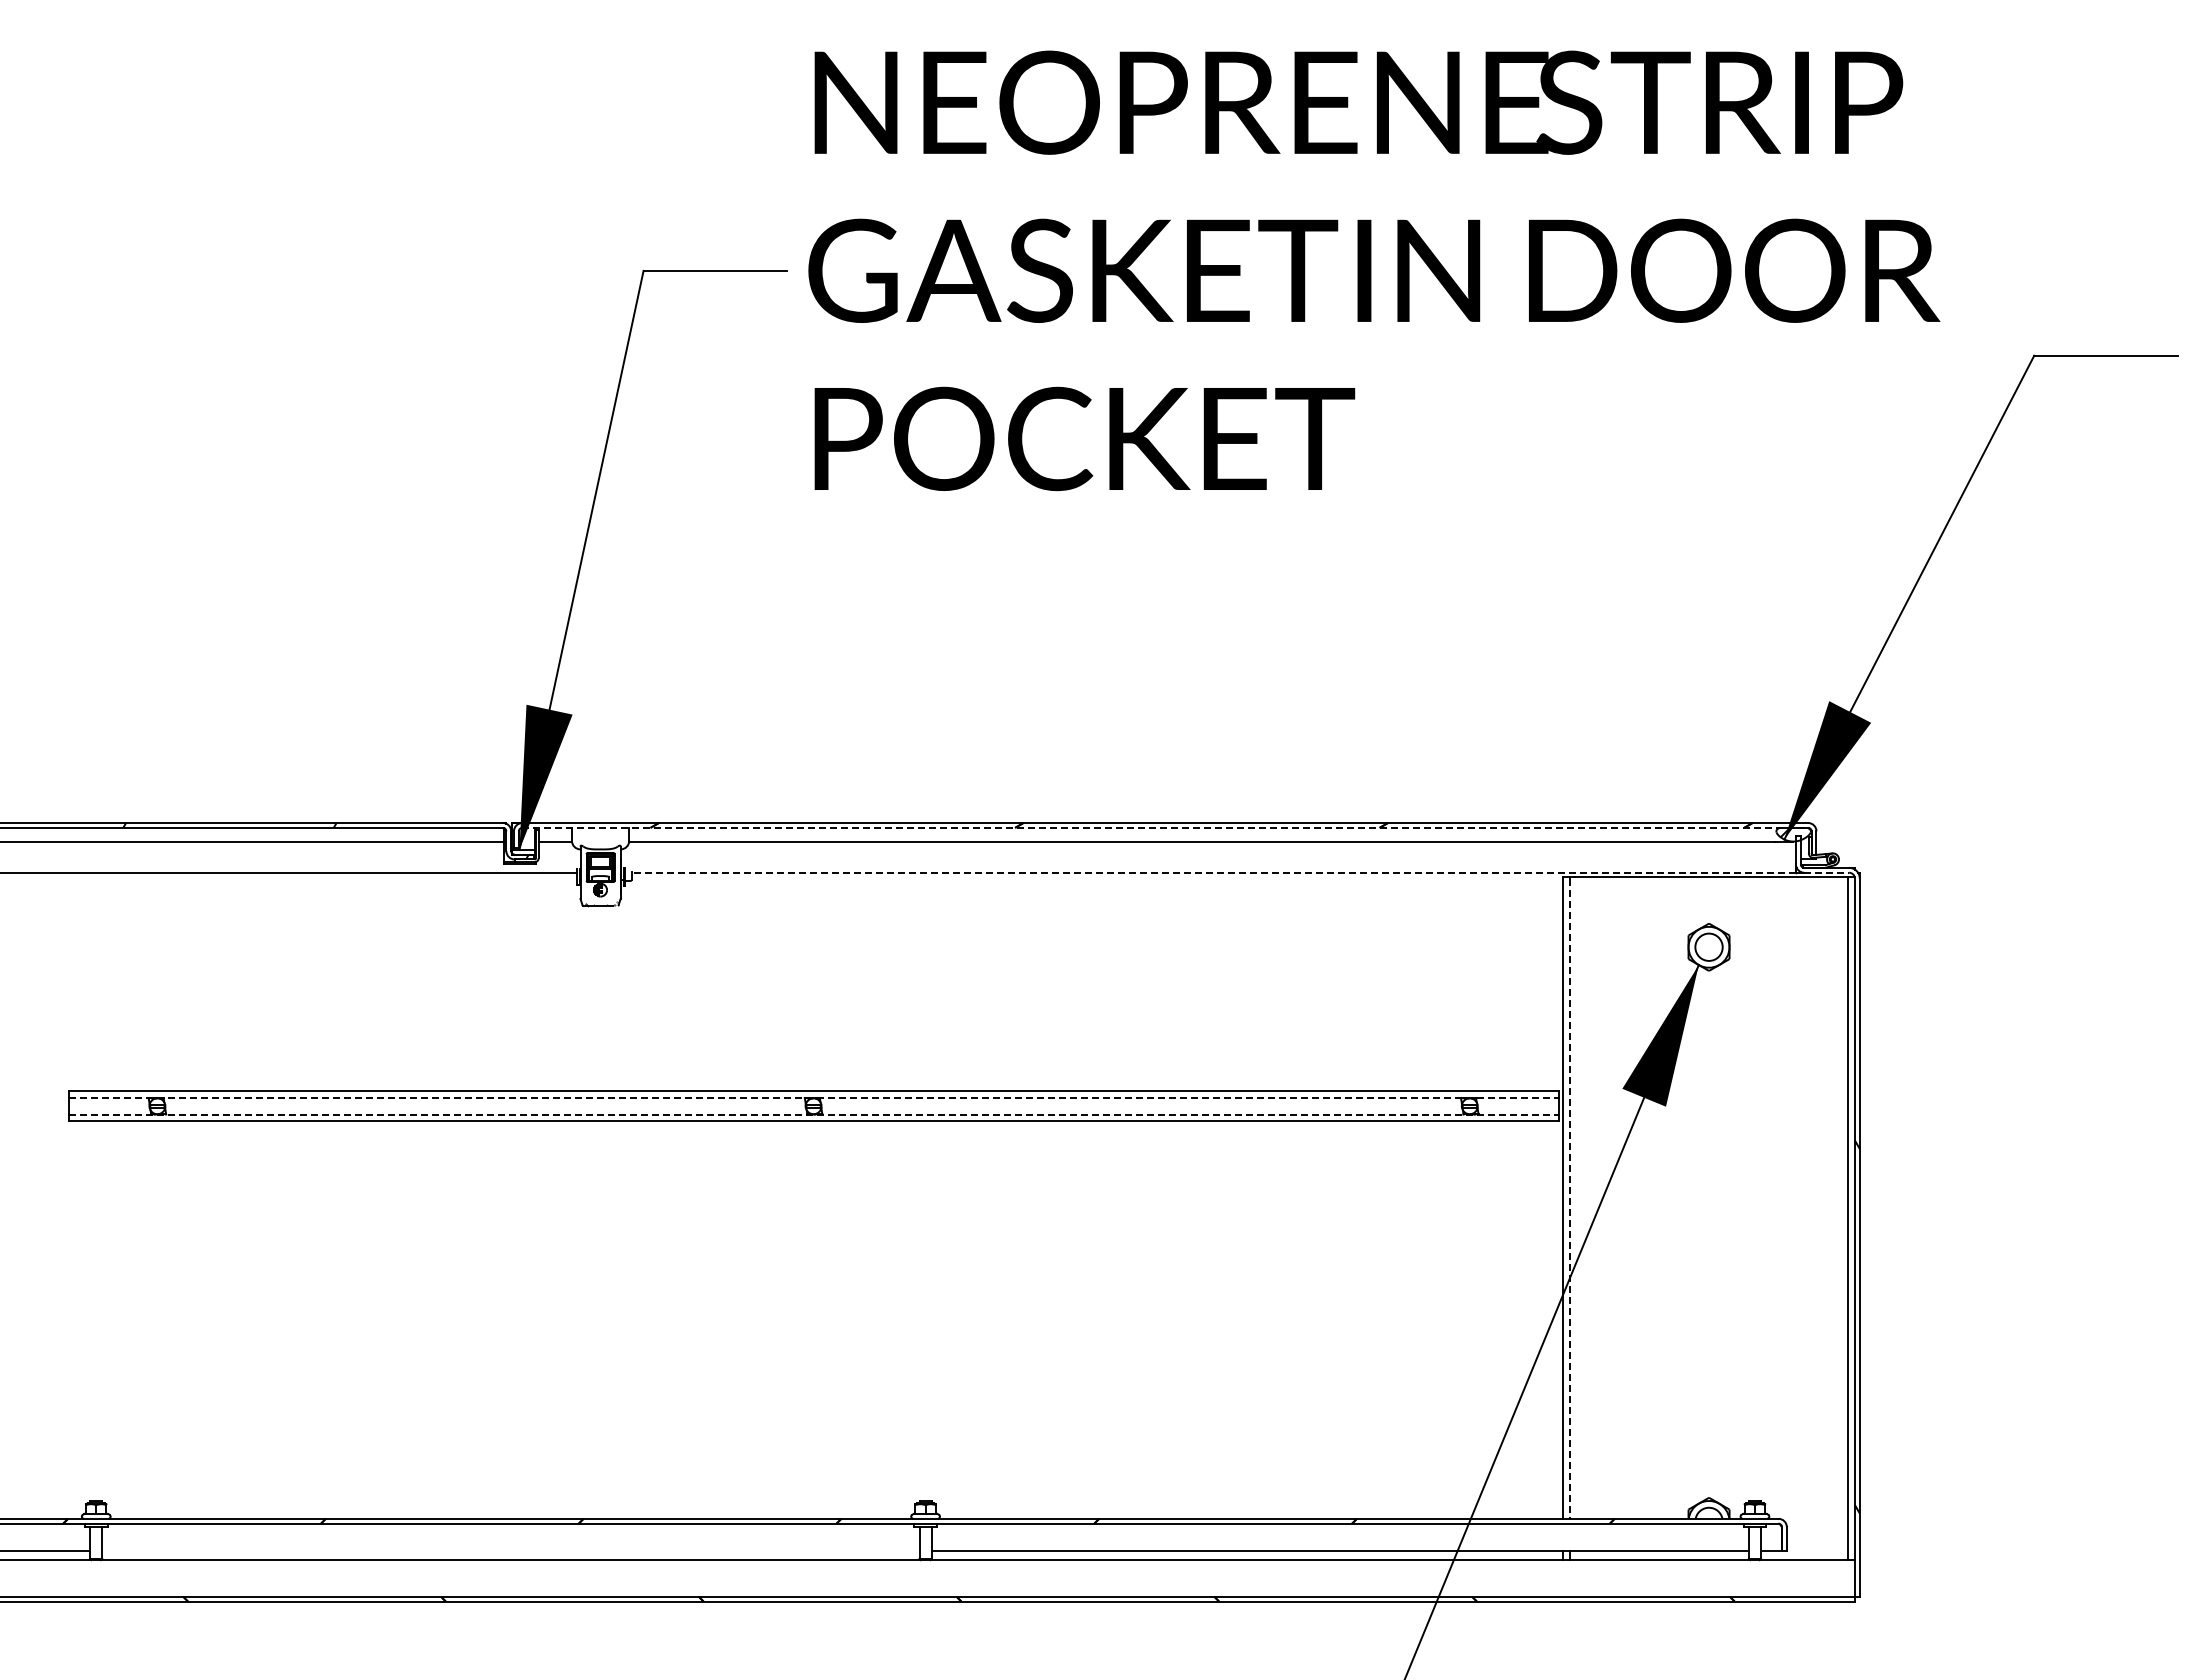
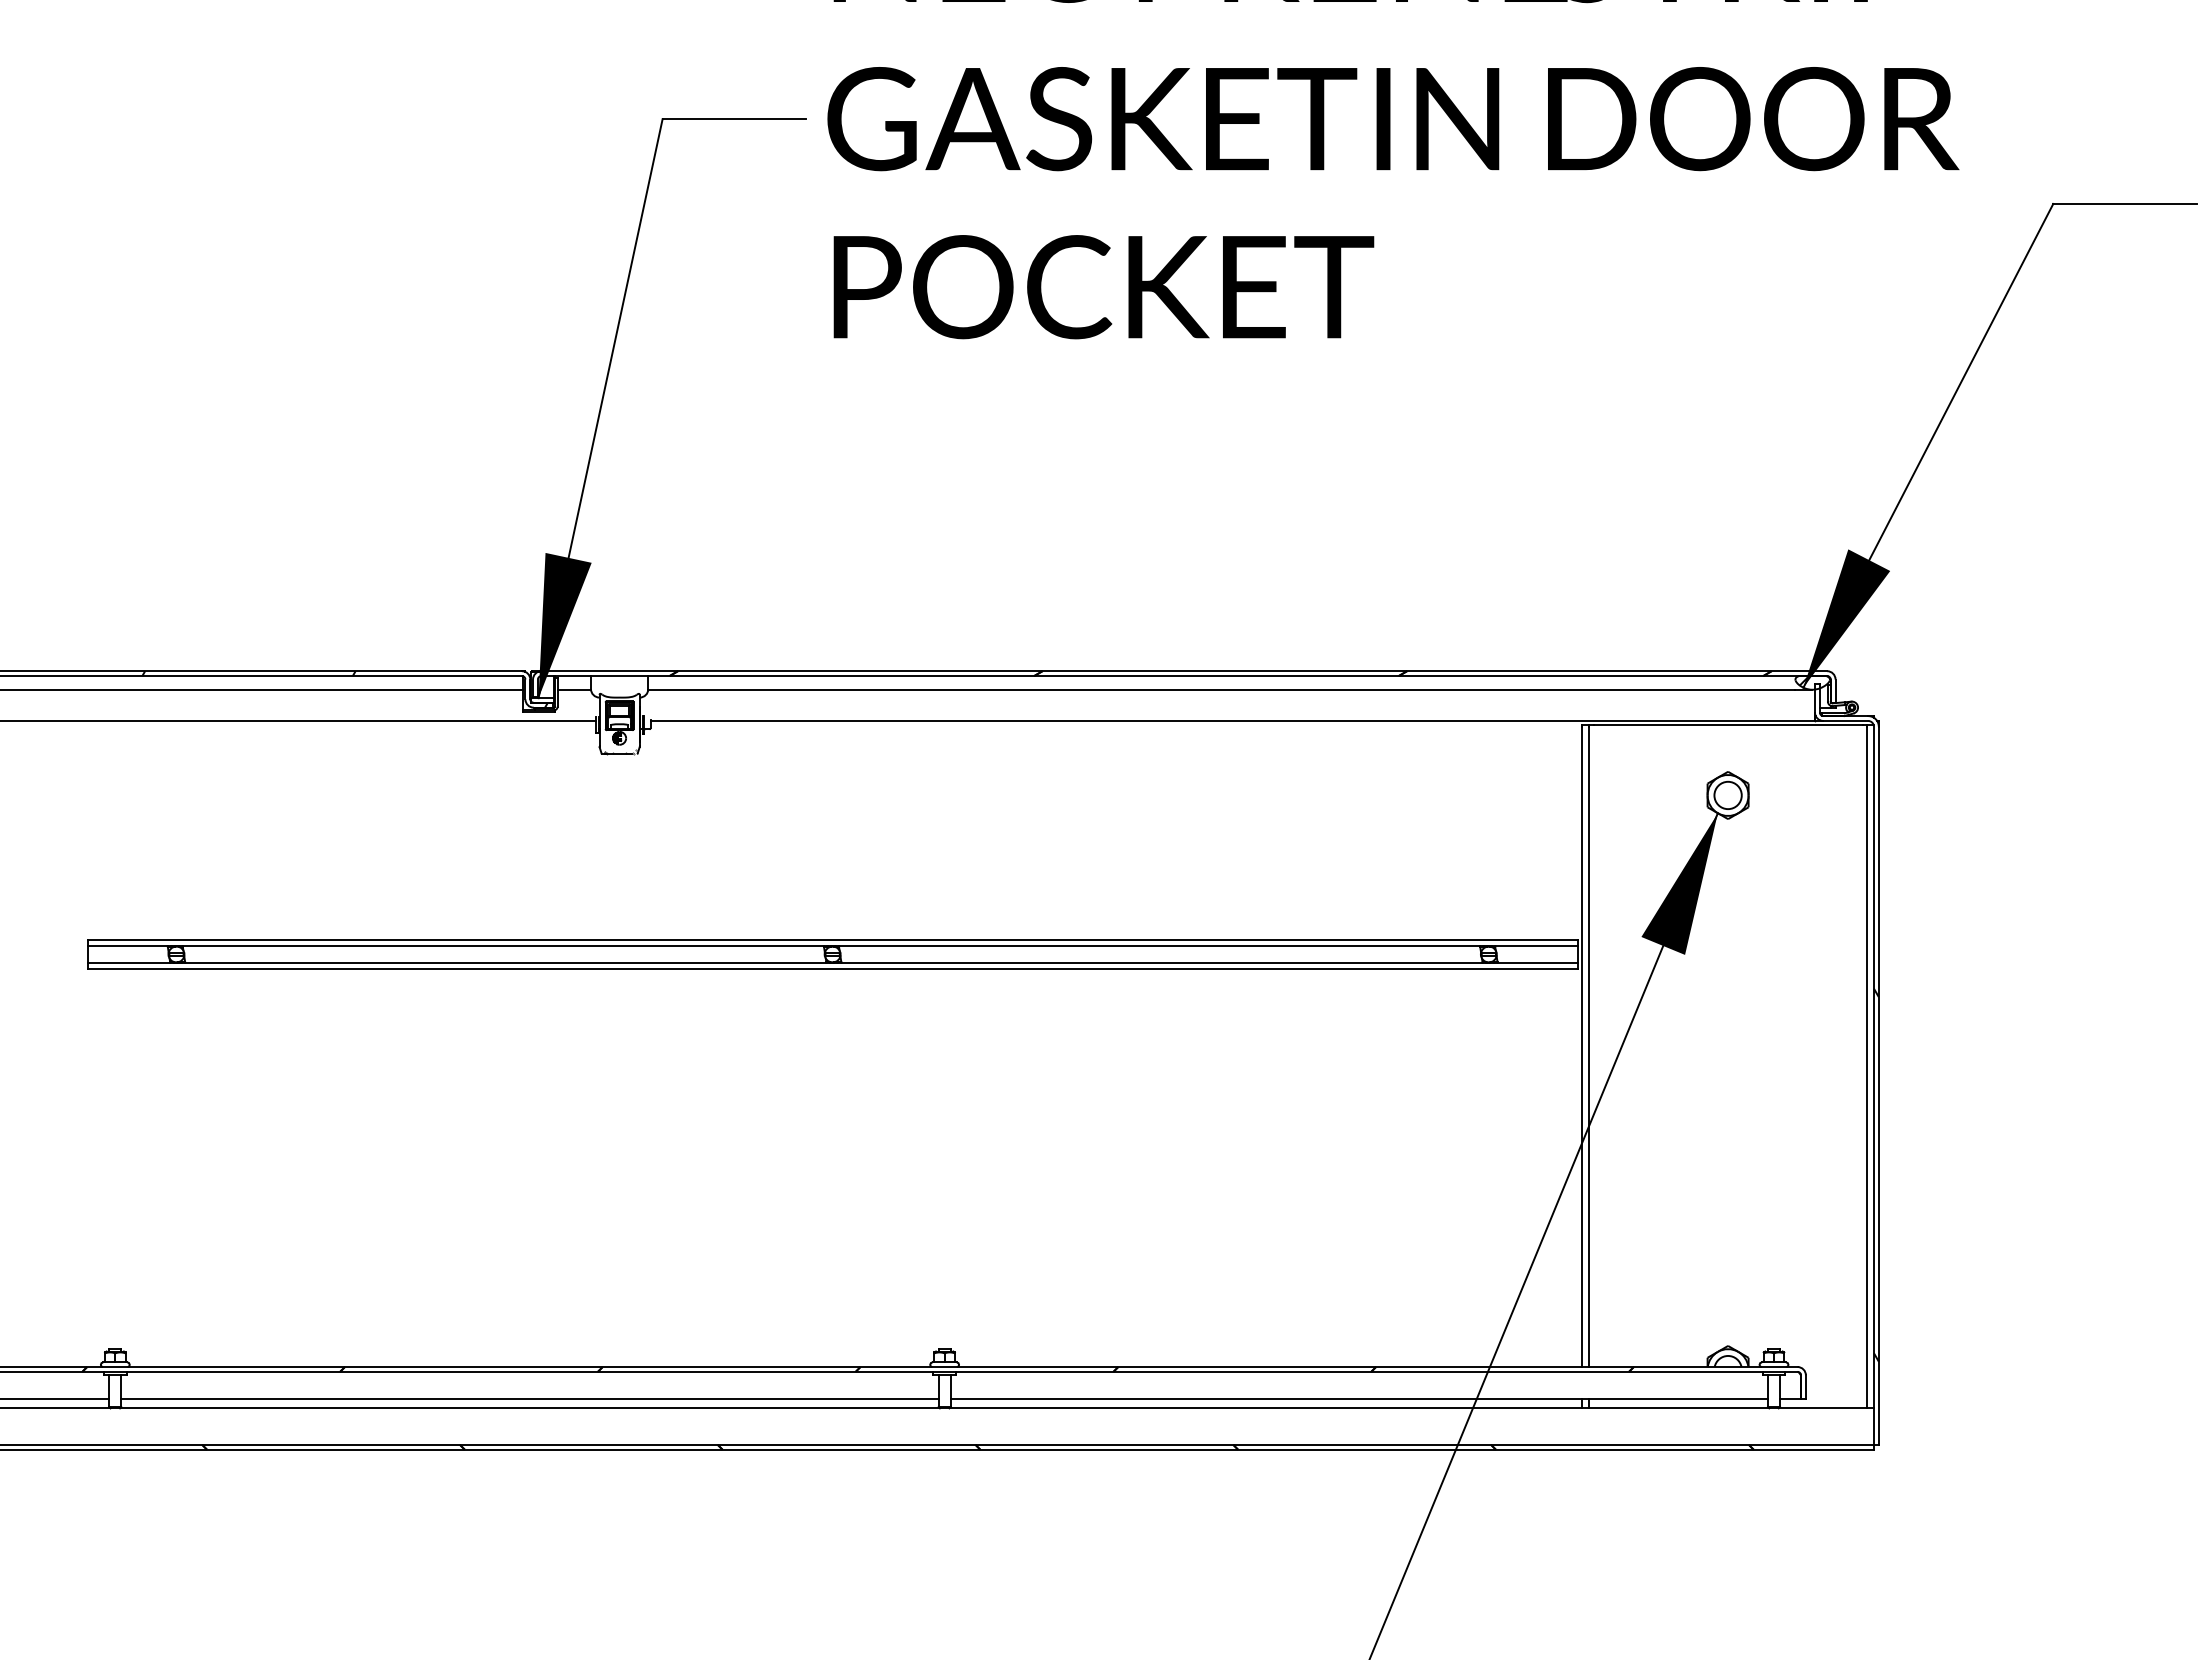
line: (1165, 827) -> (1184, 675), dashed -> solid
line: (1213, 872) -> (1232, 720), dashed -> solid
line: (1827, 872) -> (1846, 720), dashed -> solid
line: (814, 1098) -> (833, 946), dashed -> solid
line: (814, 1114) -> (833, 962), dashed -> solid
line: (1570, 1198) -> (1589, 1046), dashed -> solid
line: (510, 1550) -> (529, 1398), added

